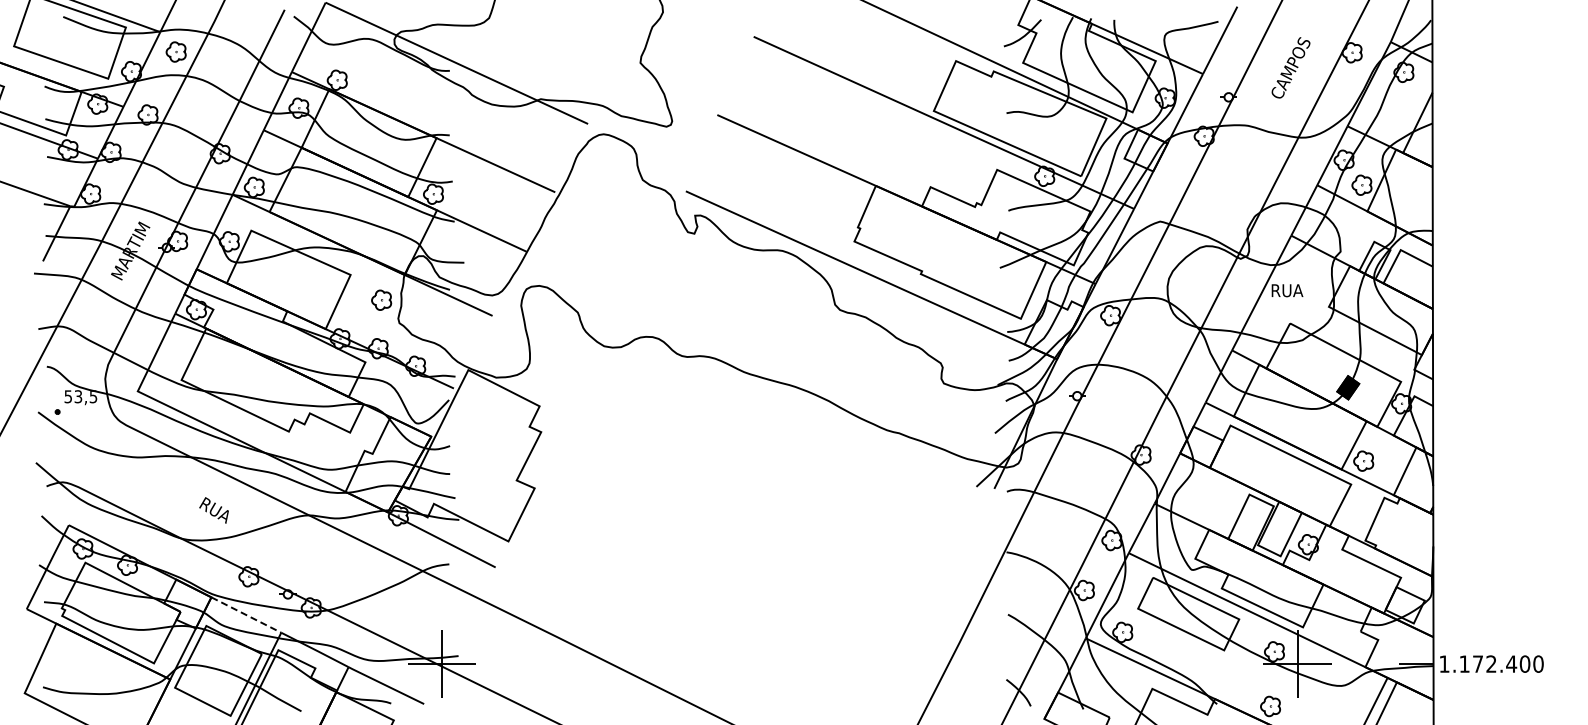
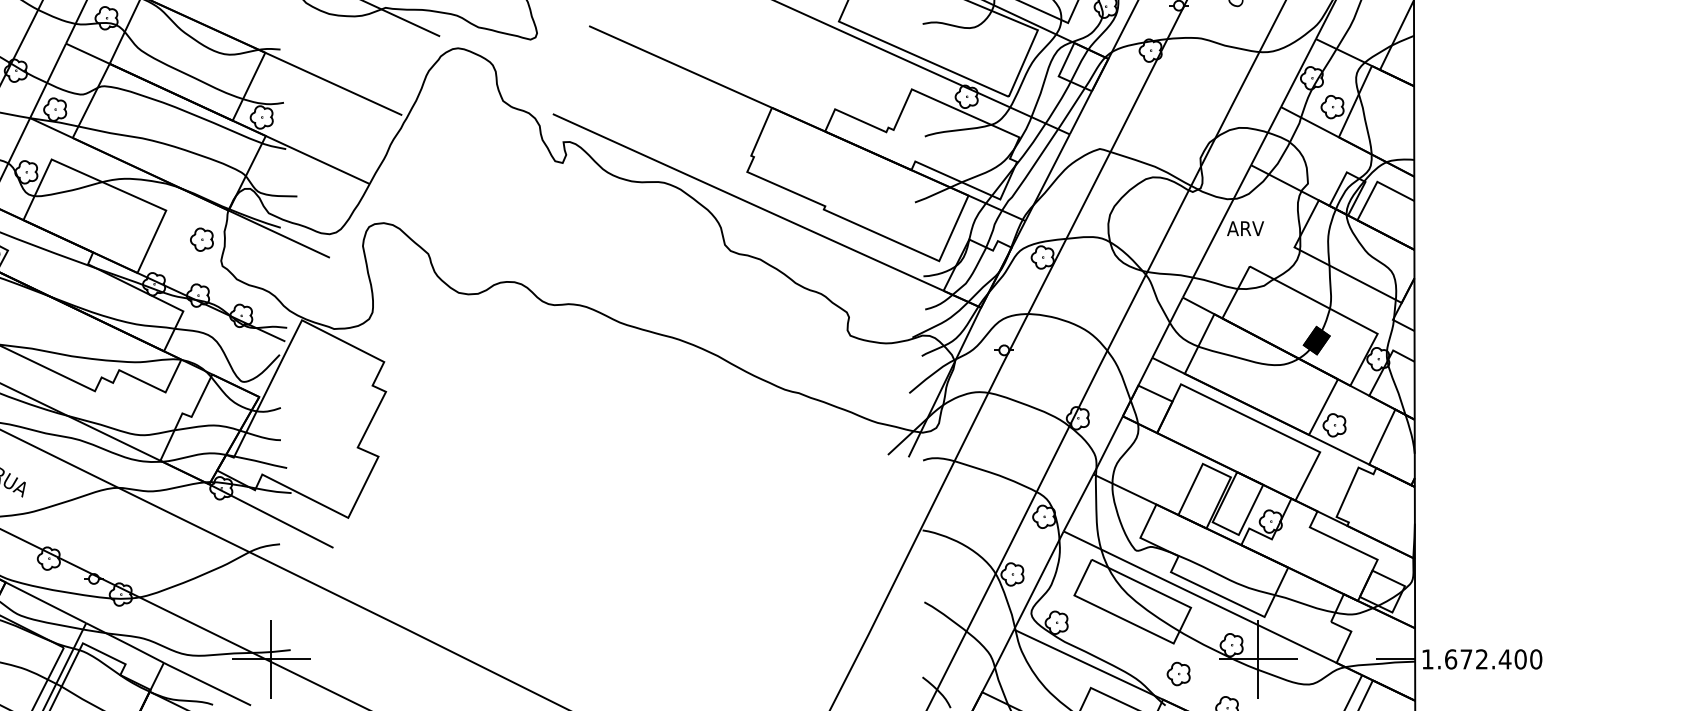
text: (1286, 290) -> (1245, 228), RUA -> ARV
line: (246, 615) -> (46, 603), dashed -> solid
text: (1464, 663) -> (1450, 658), 1.172.400 -> 1.672.400
part: (1228, 676) -> (1178, 673), added

